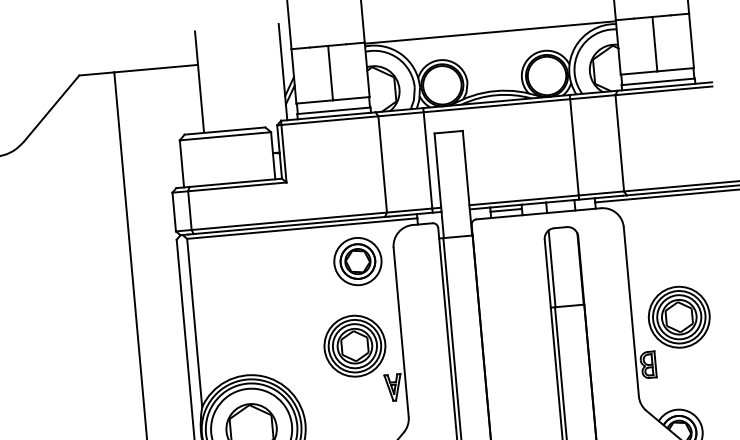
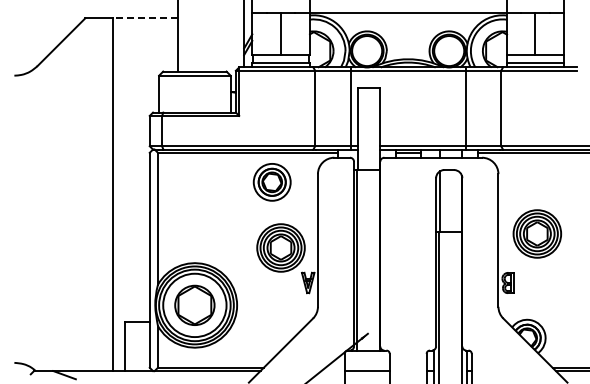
line: (155, 68) -> (145, 18), solid -> dashed
part: (357, 261) -> (271, 182), moved
part: (679, 316) -> (537, 233), moved

